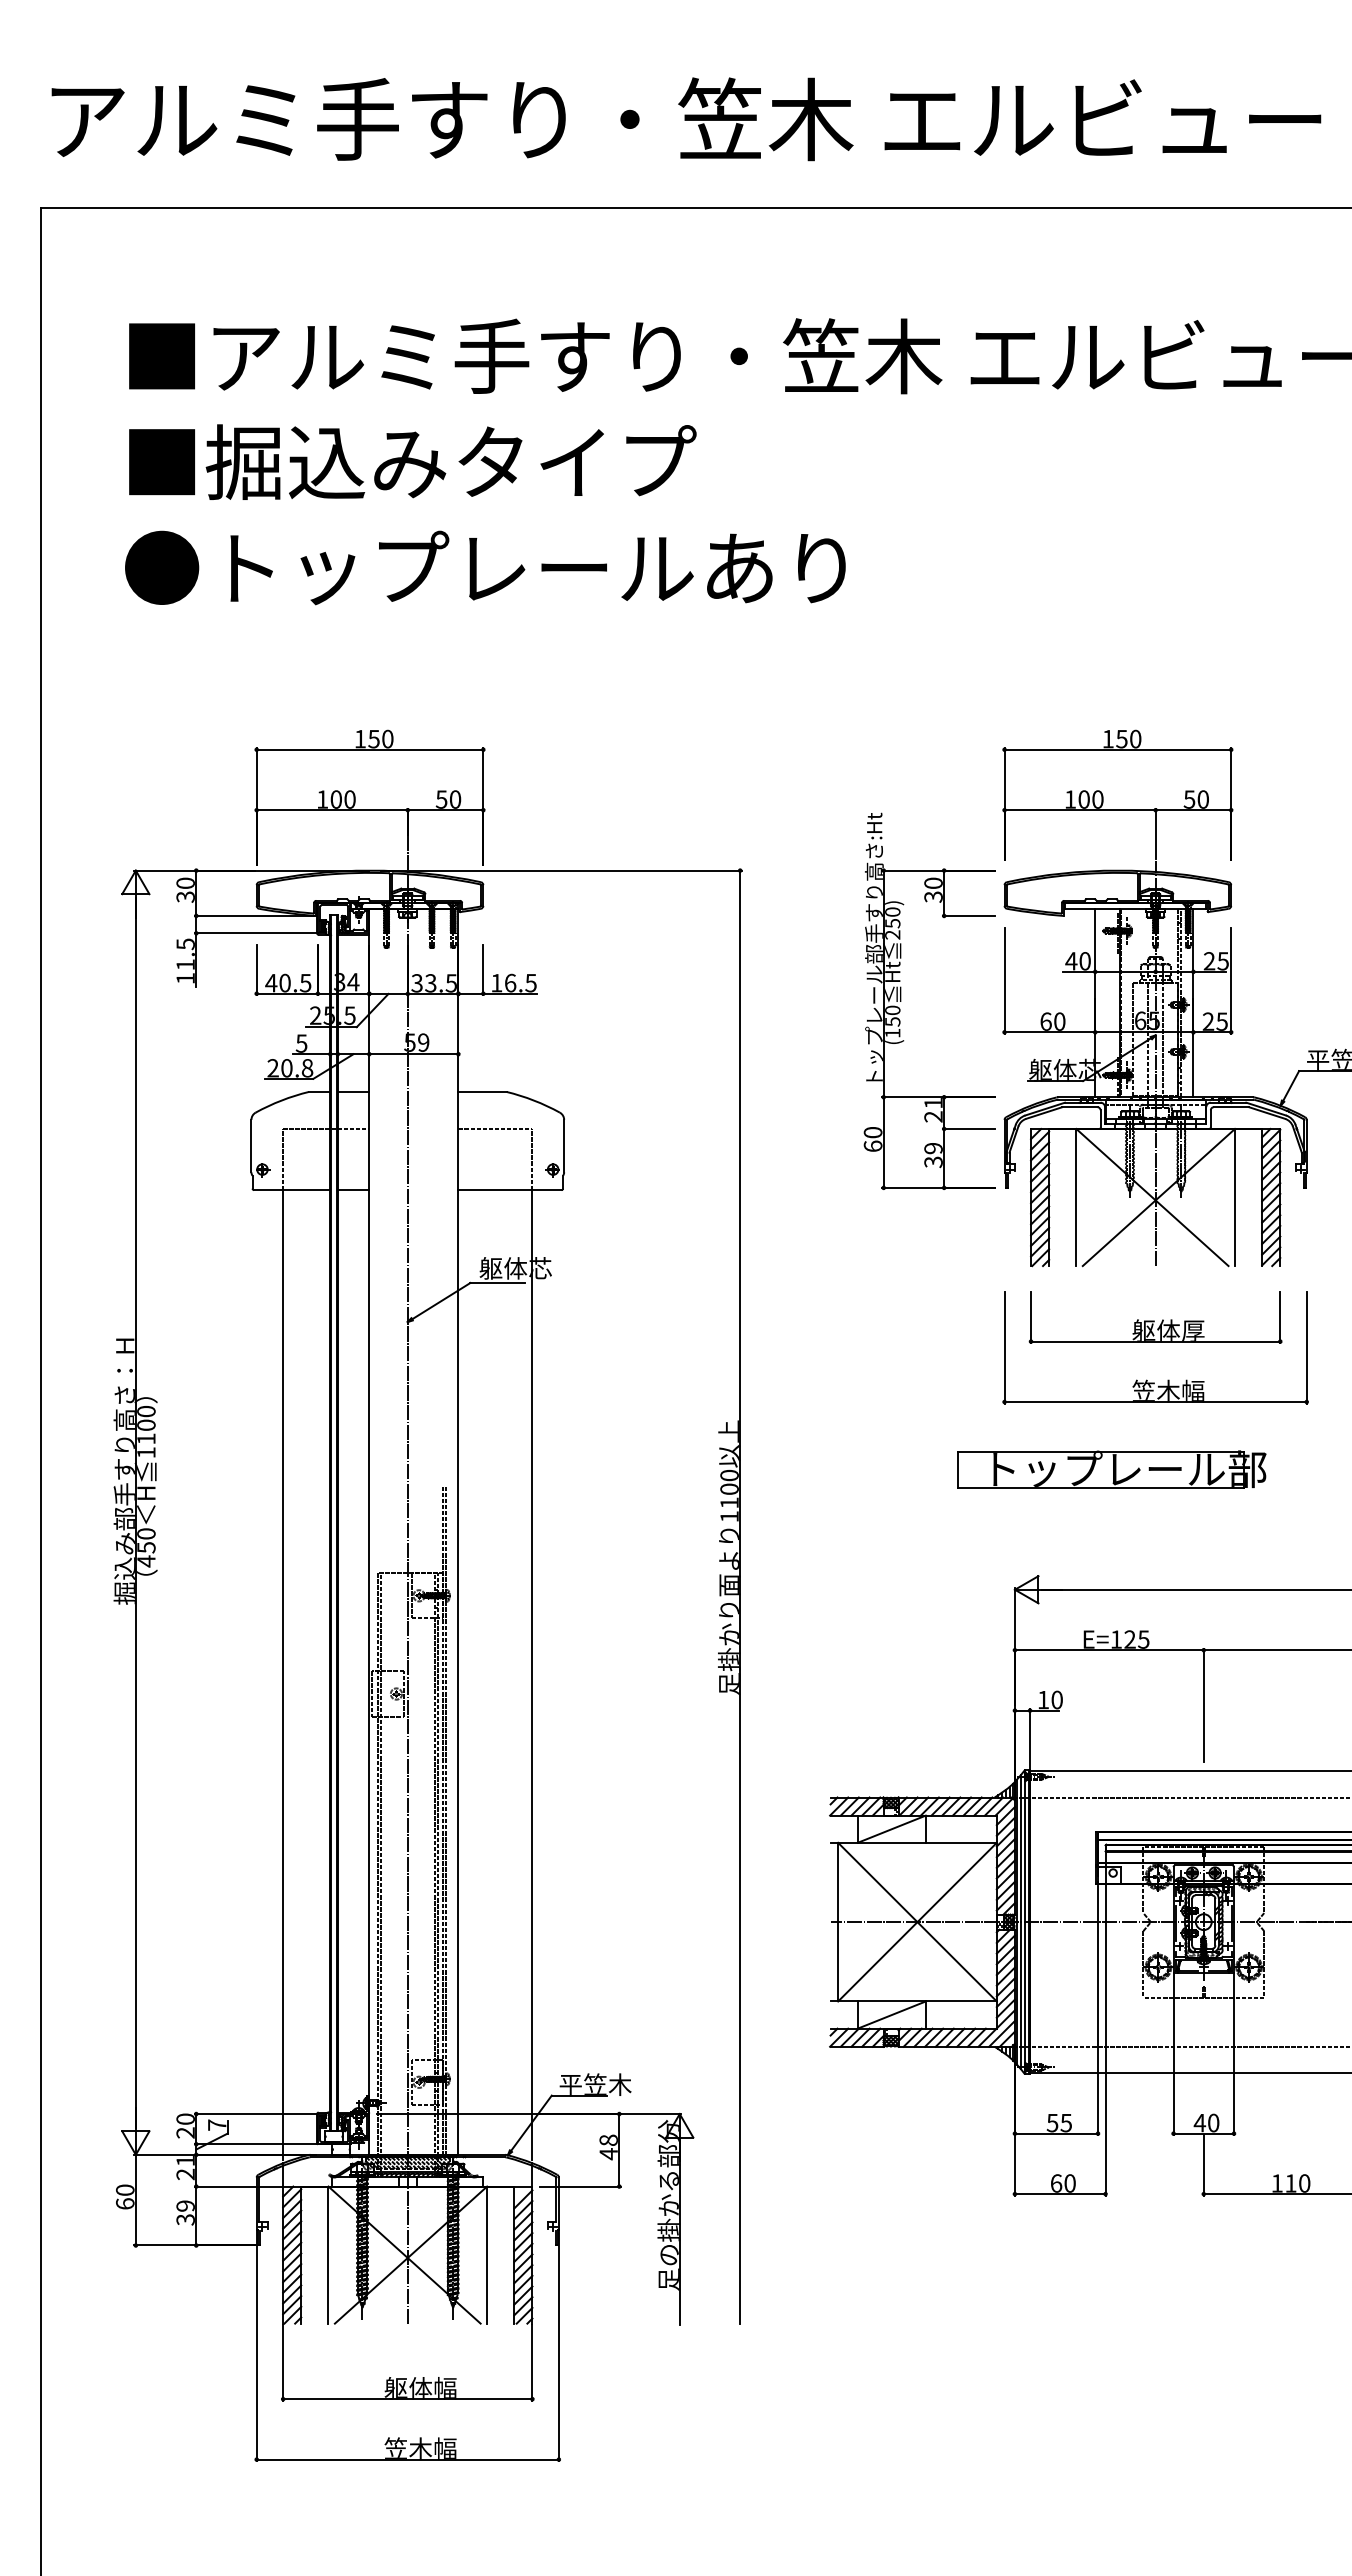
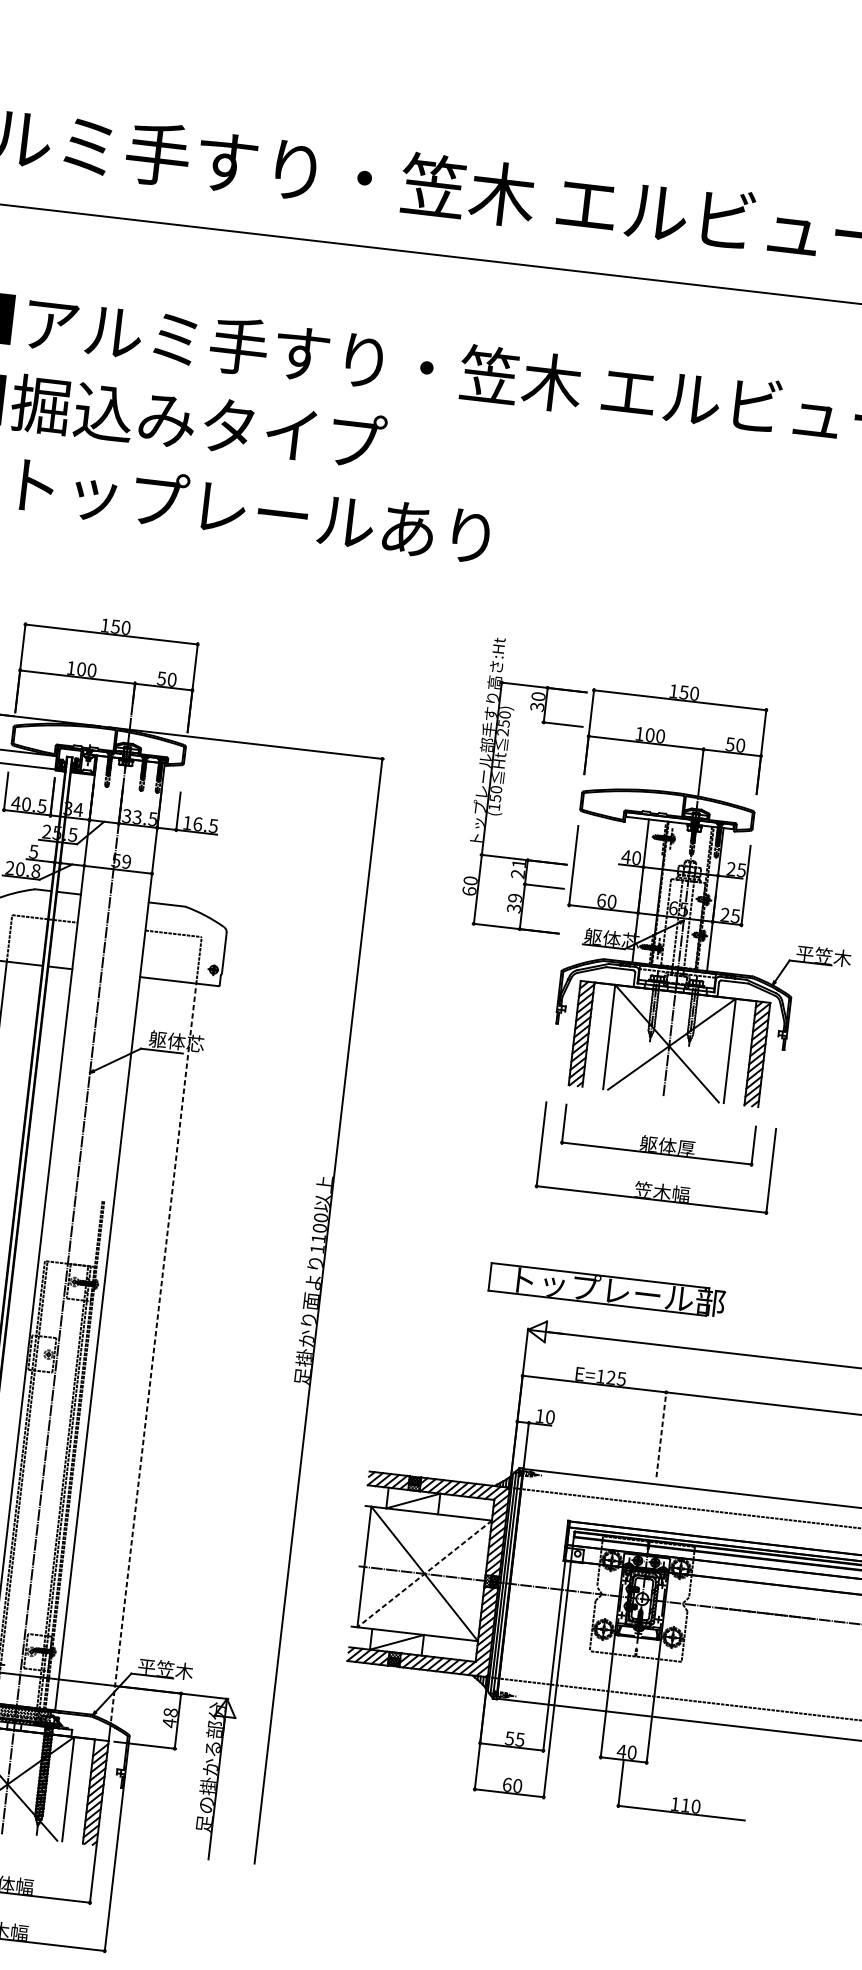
part: (901, 1000) -> (503, 782), moved
part: (1111, 1469) -> (606, 1290), moved
line: (532, 1674) -> (153, 1351), solid -> dashed
line: (1203, 1705) -> (661, 1434), solid -> dashed
line: (917, 1922) -> (424, 1574), solid -> dashed

